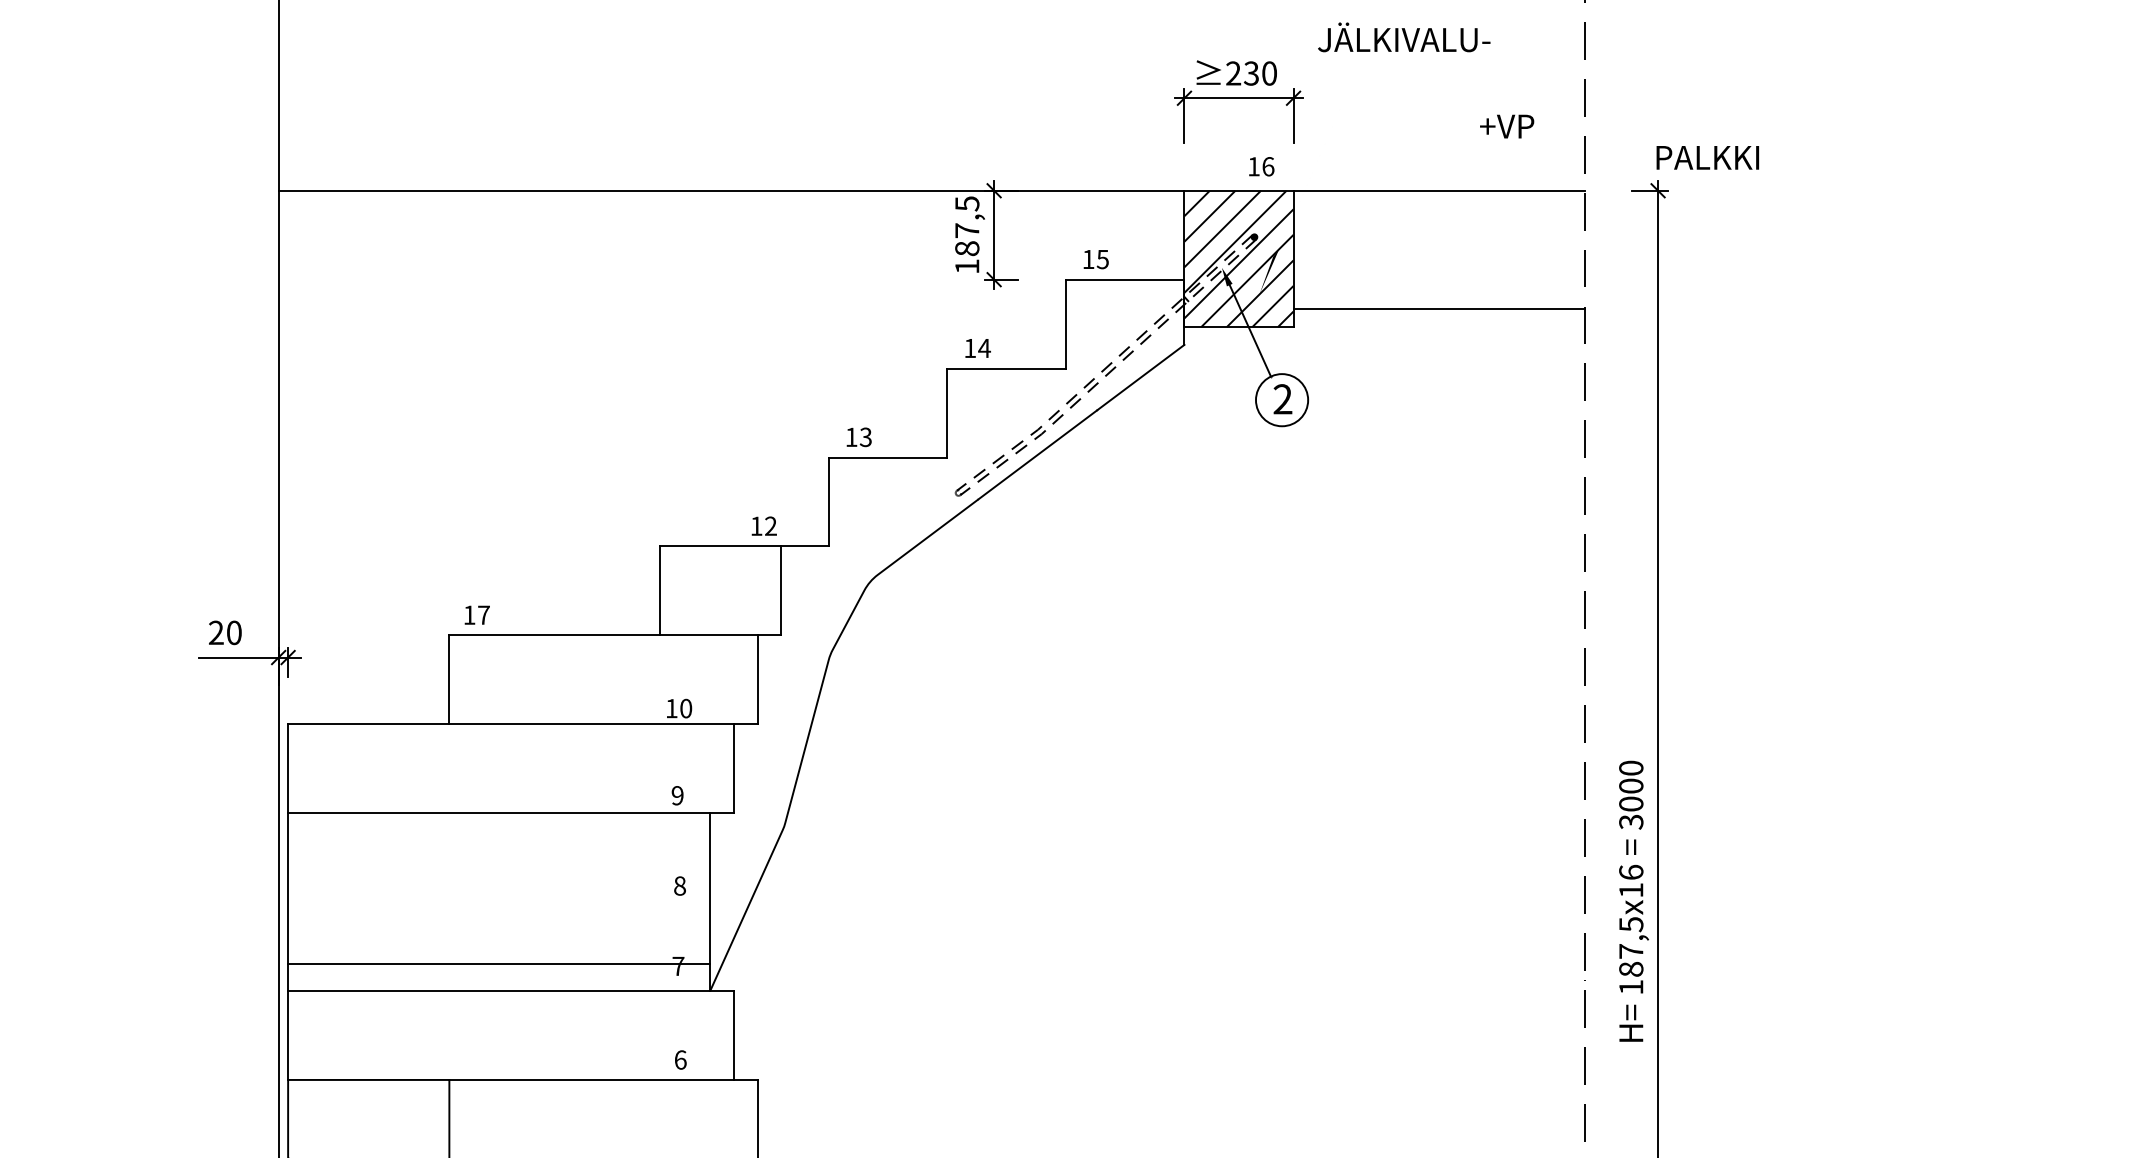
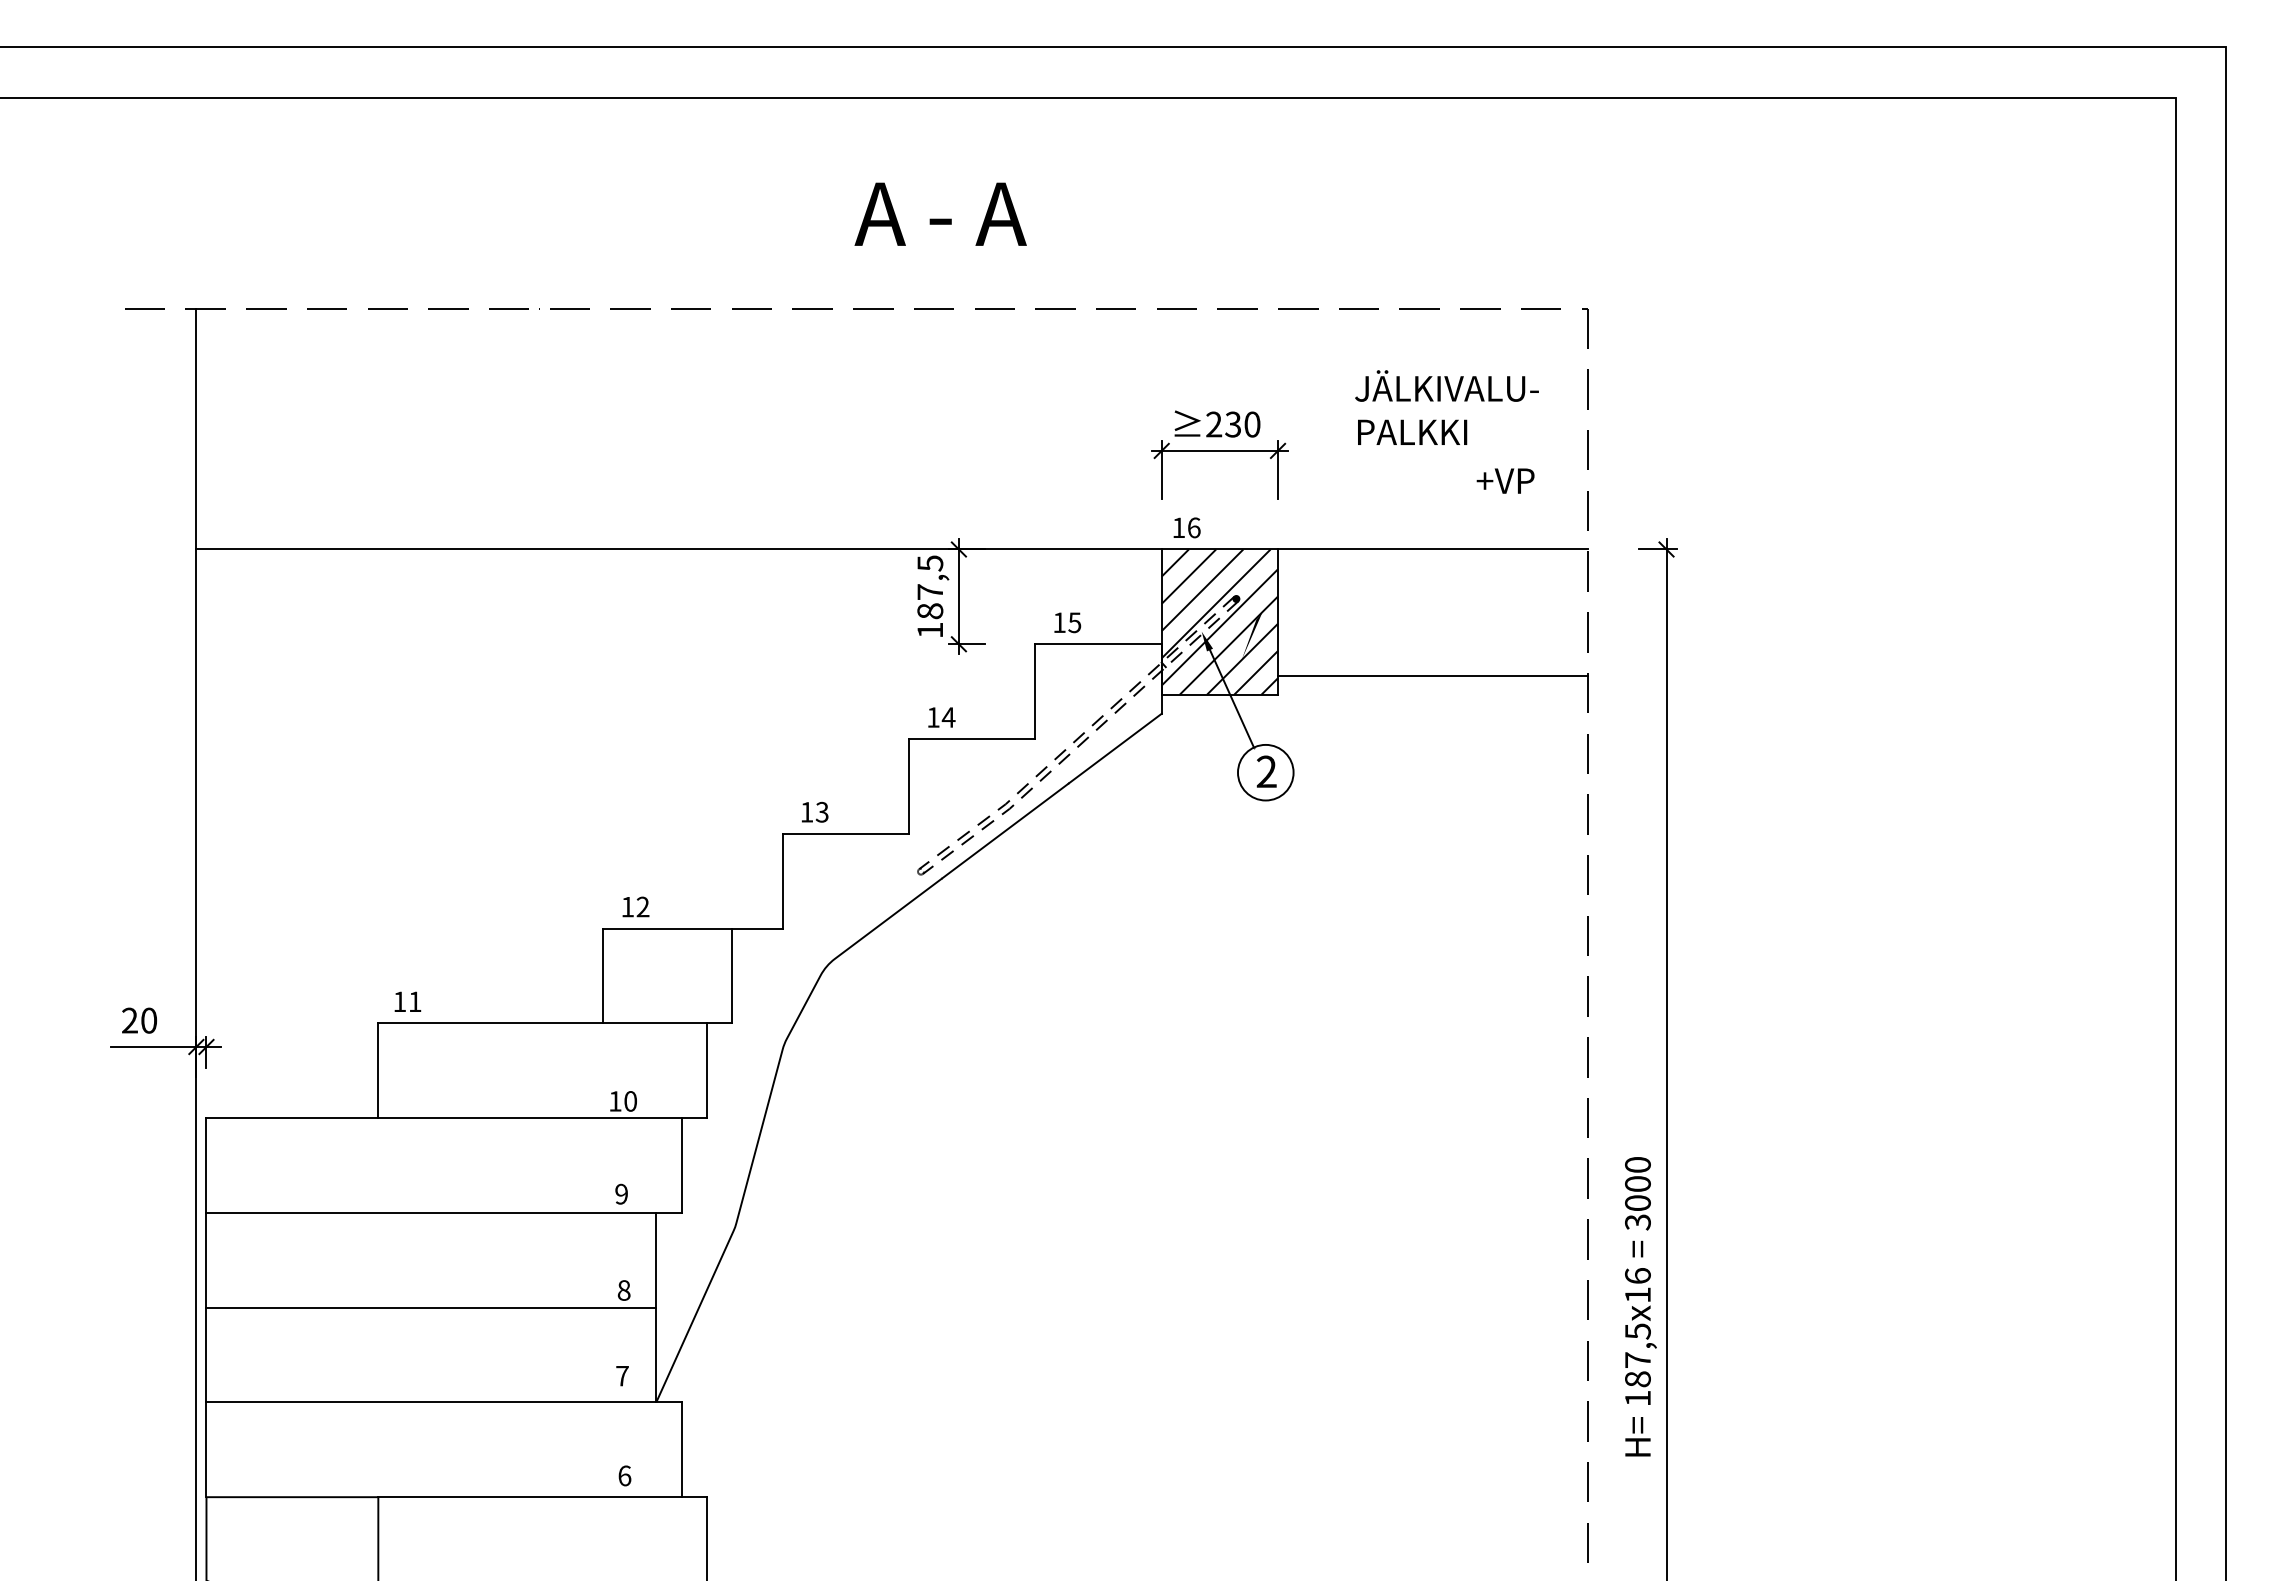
text: (1403, 36) -> (1446, 385), moved
text: (1707, 156) -> (1412, 431), moved
text: (1261, 166) -> (1186, 527), moved
text: (763, 525) -> (635, 906), moved
text: (484, 614) -> (415, 1001), 17 -> 11
line: (499, 963) -> (431, 1307), moved

